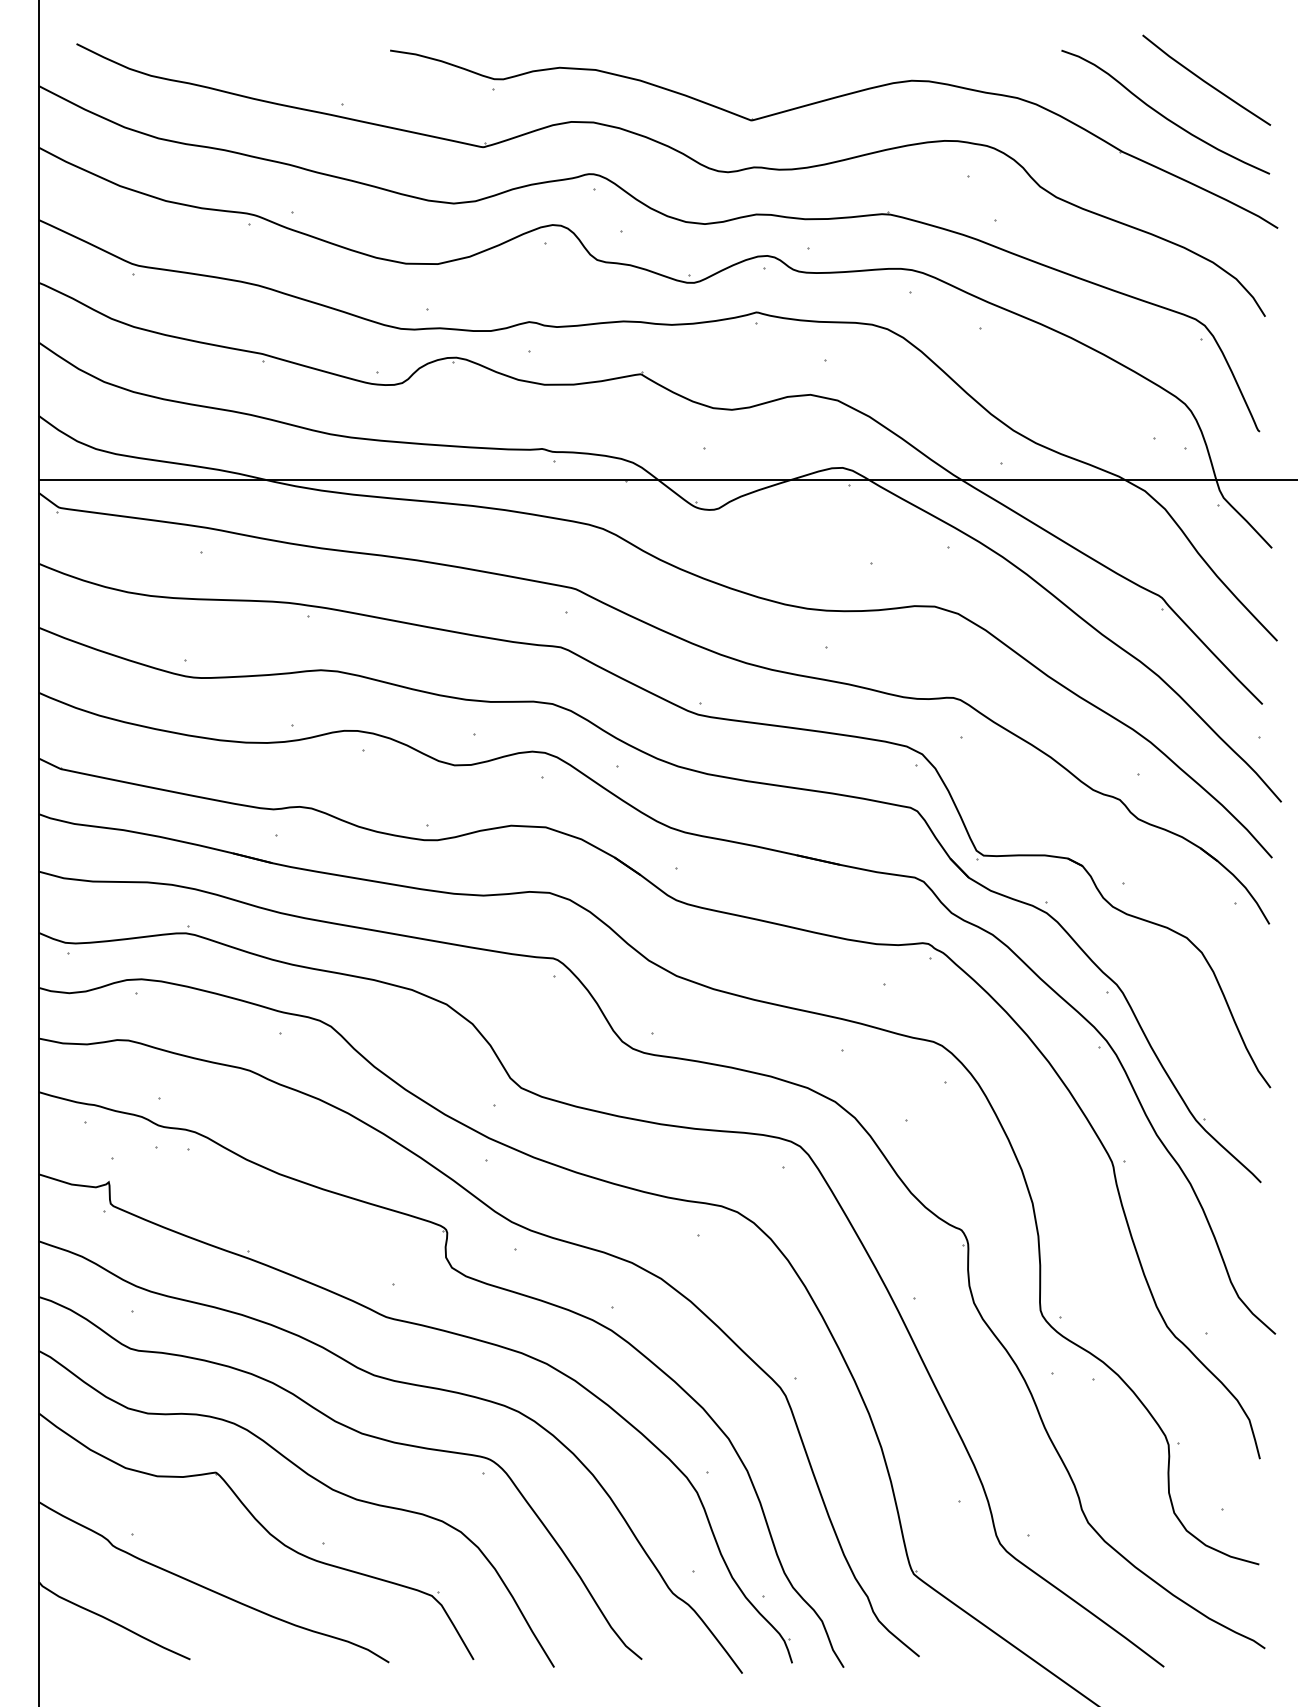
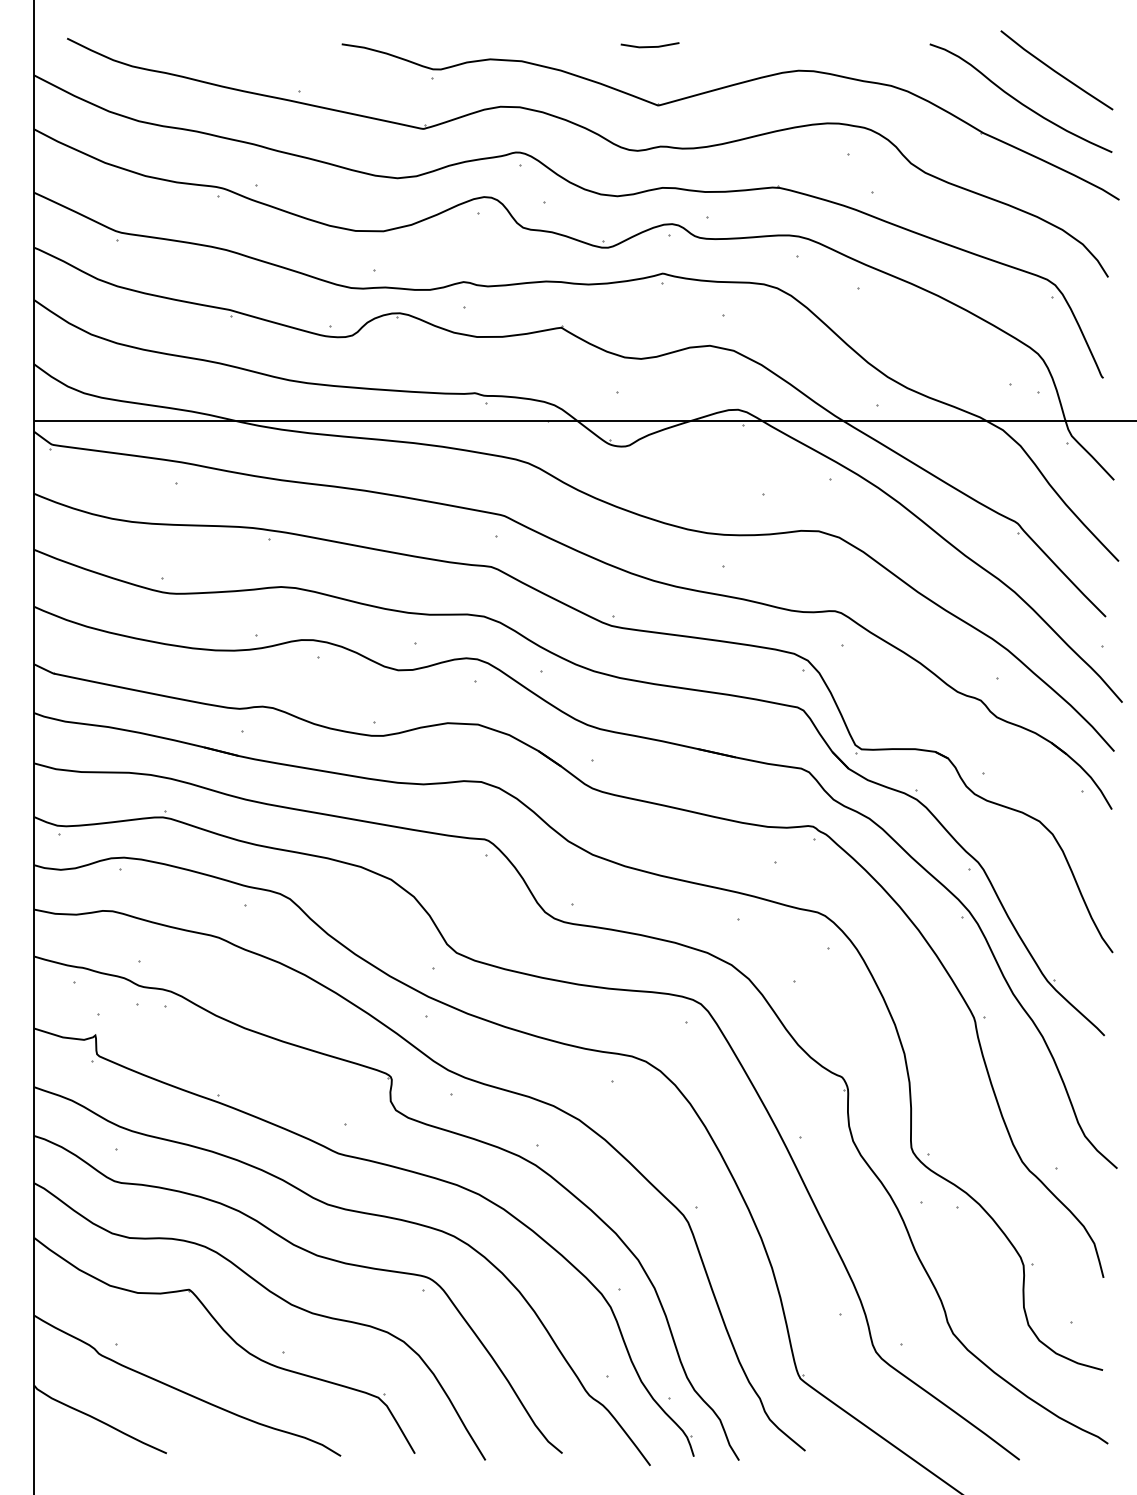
line: (741, 53) -> (649, 46), added

